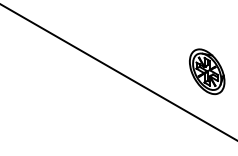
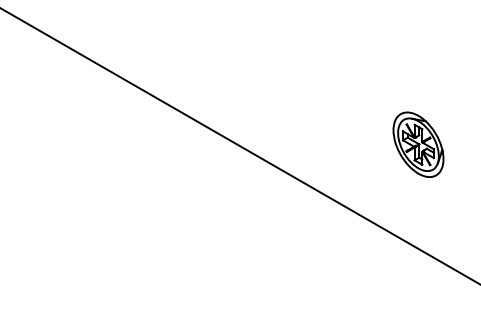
part: (206, 71) -> (417, 144), size x0.71

